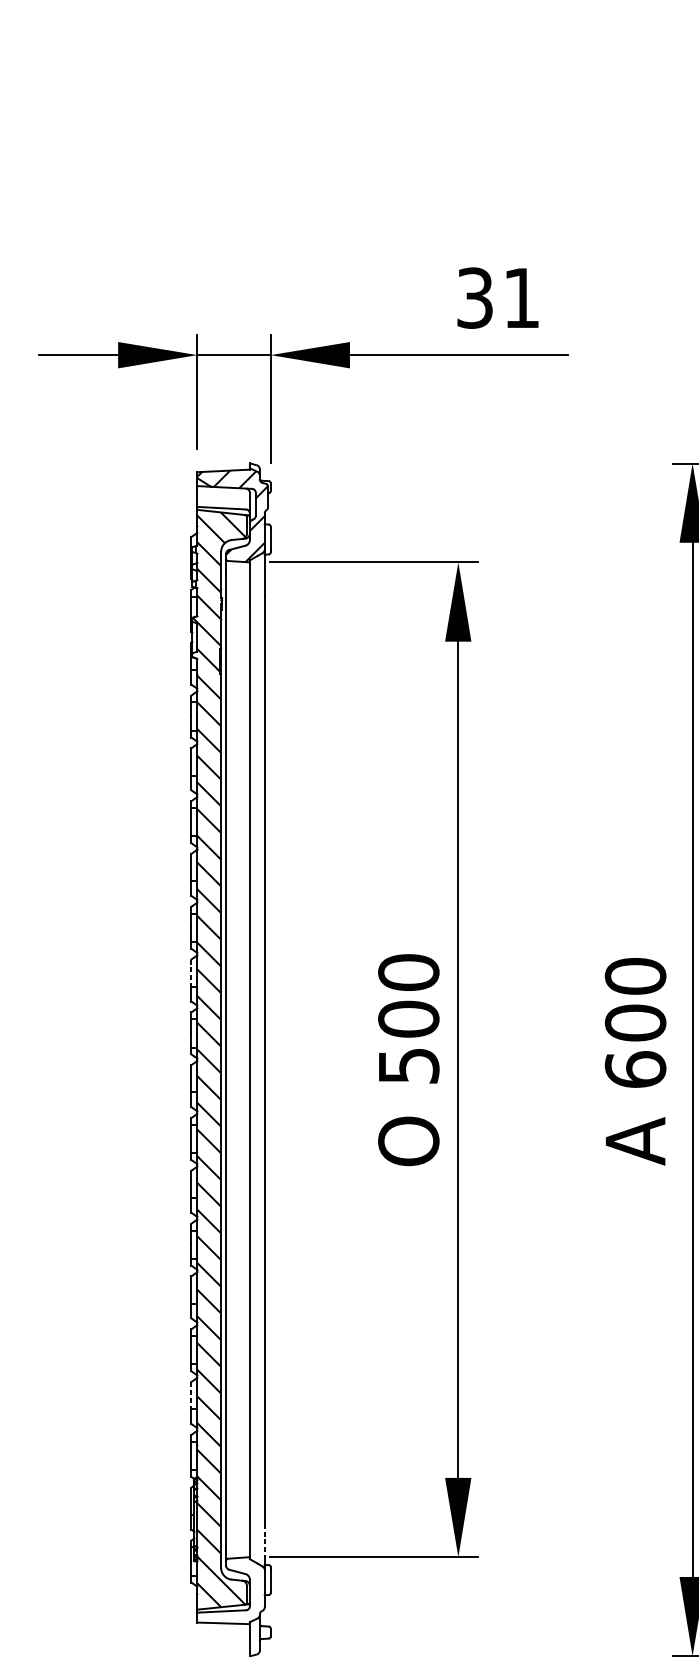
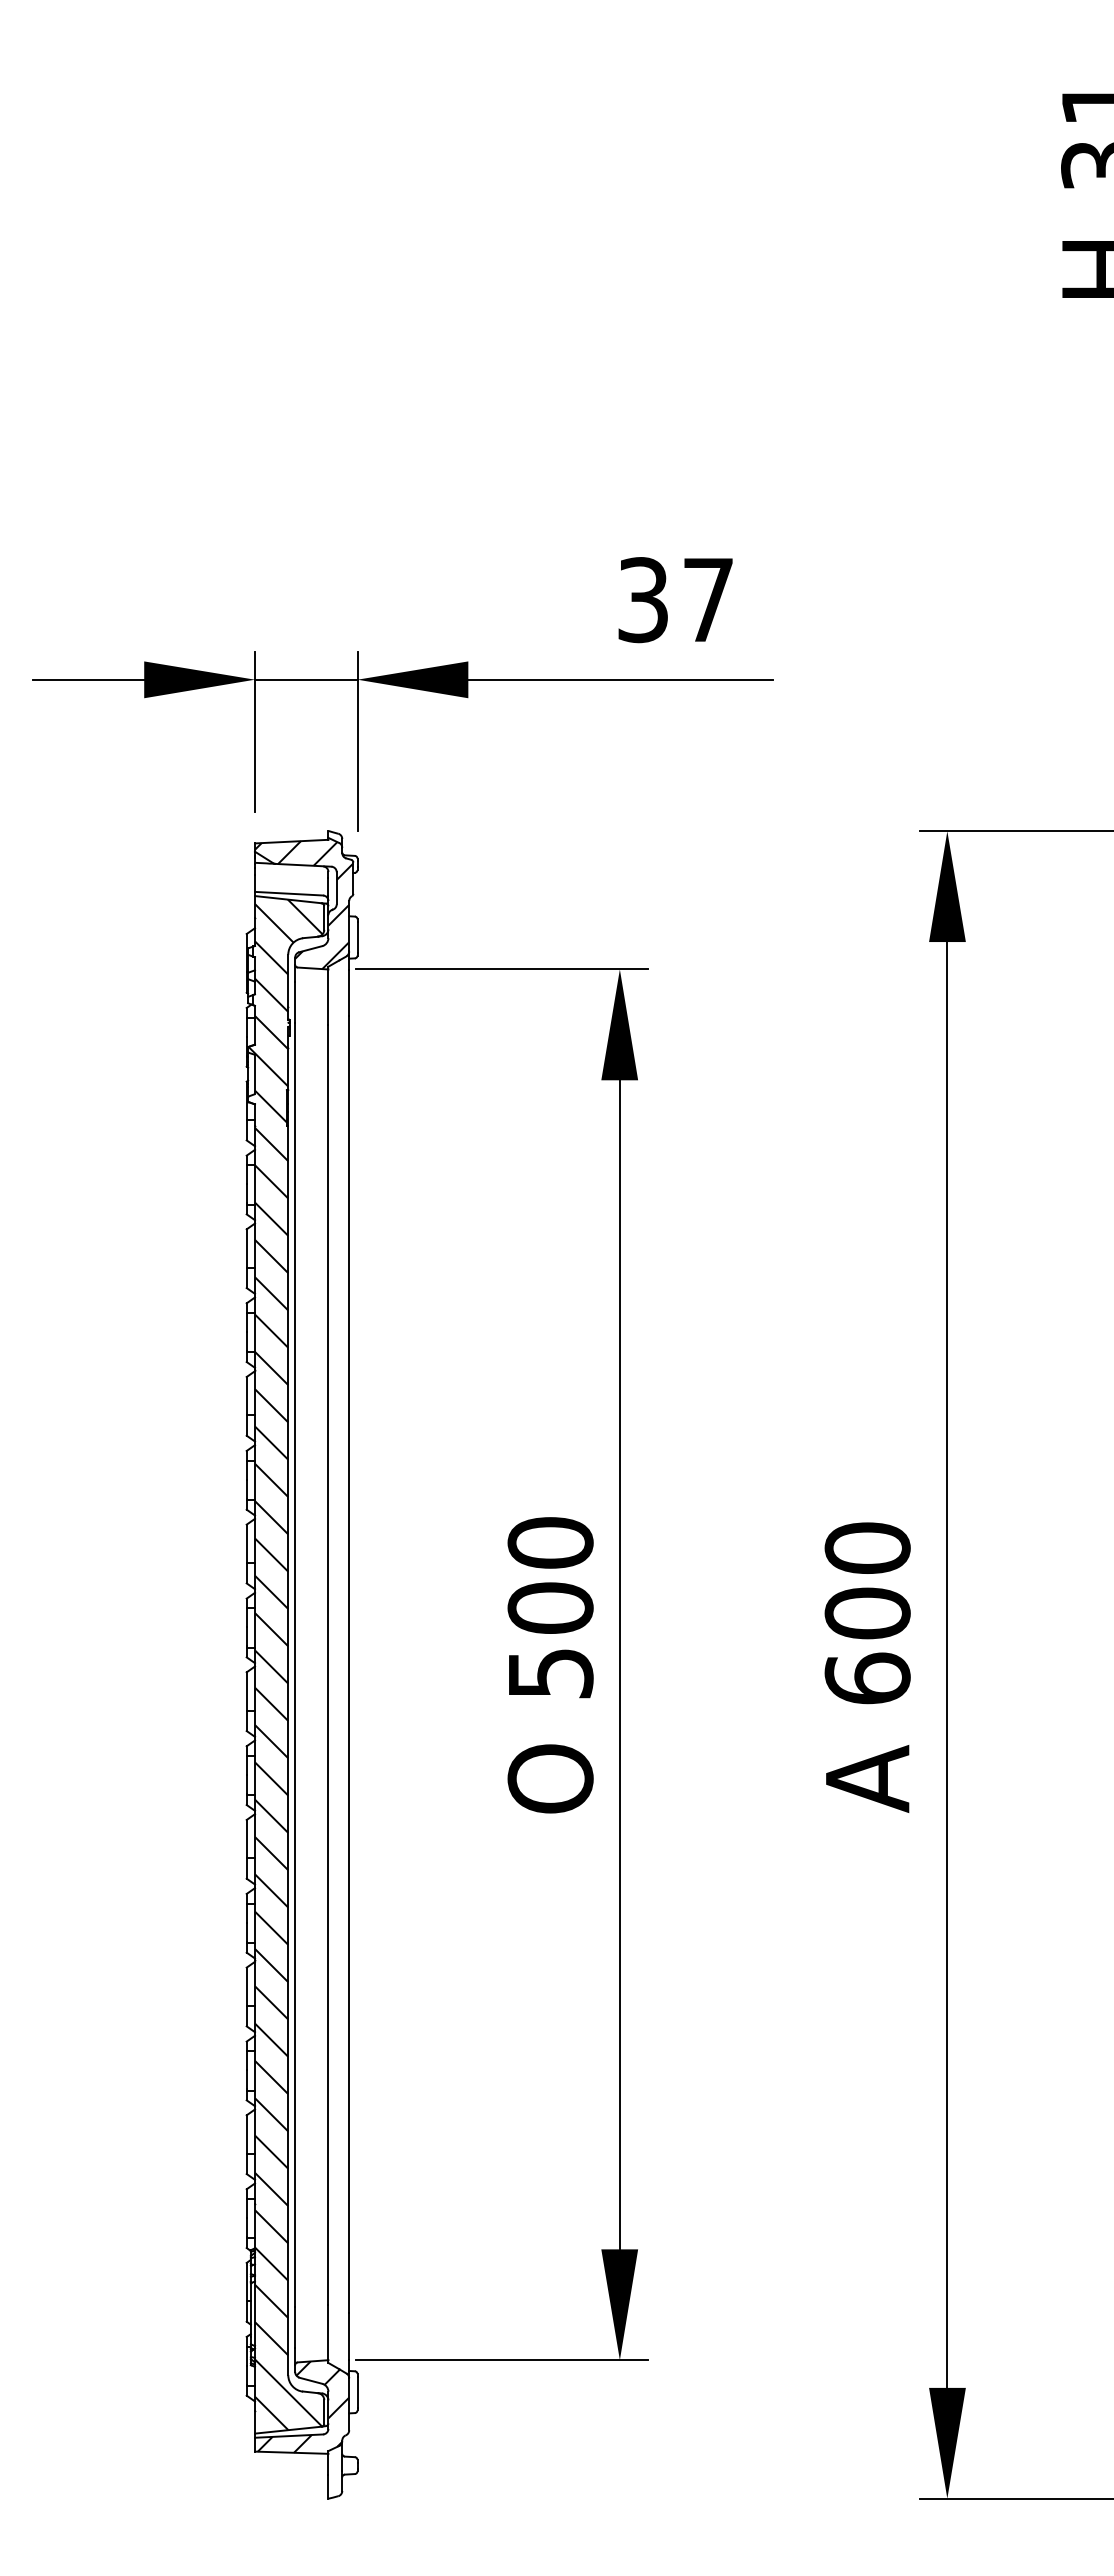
text: (521, 297) -> (708, 599), 31 -> 37
line: (191, 973) -> (246, 1544), dashed -> solid
line: (191, 1395) -> (246, 2134), dashed -> solid
line: (264, 1540) -> (349, 2337), dashed -> solid
hatch: (232, 1590) -> (303, 2406), added

